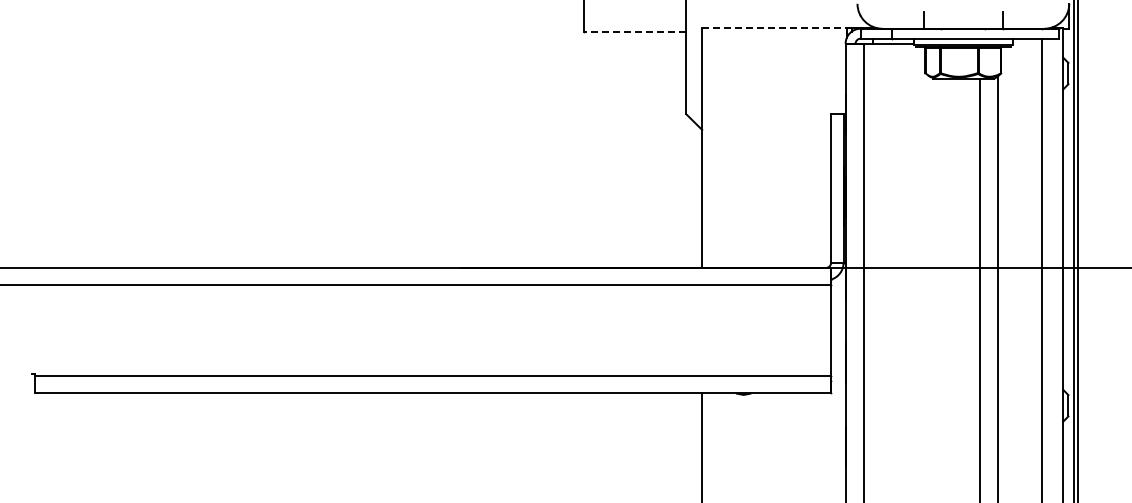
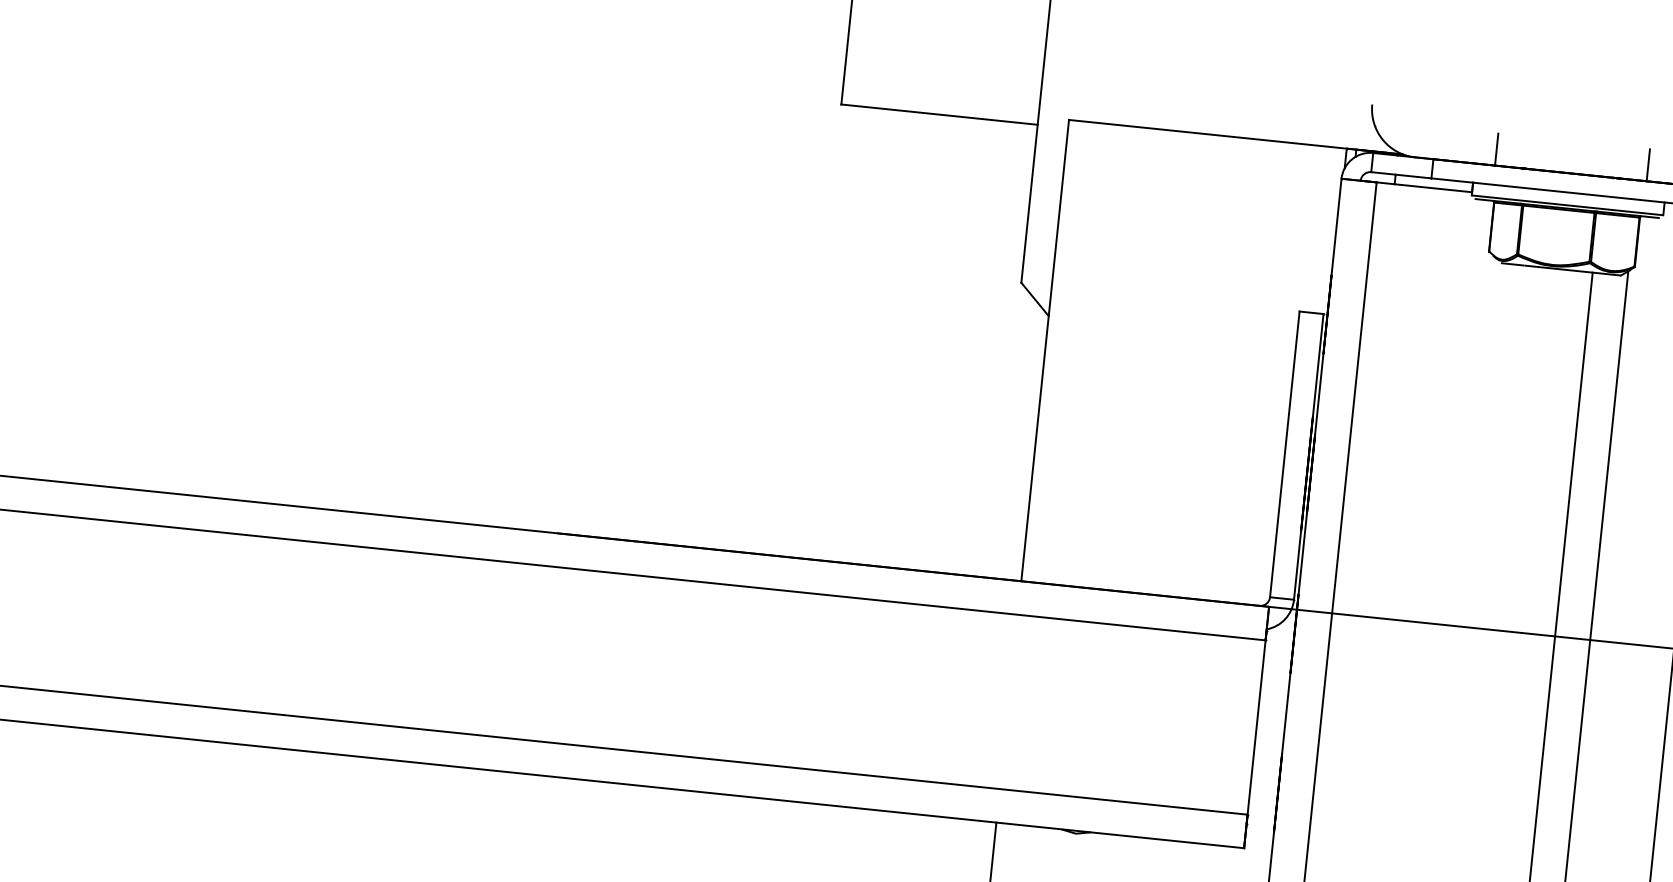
line: (774, 27) -> (1208, 133), dashed -> solid
line: (634, 32) -> (937, 115), dashed -> solid

